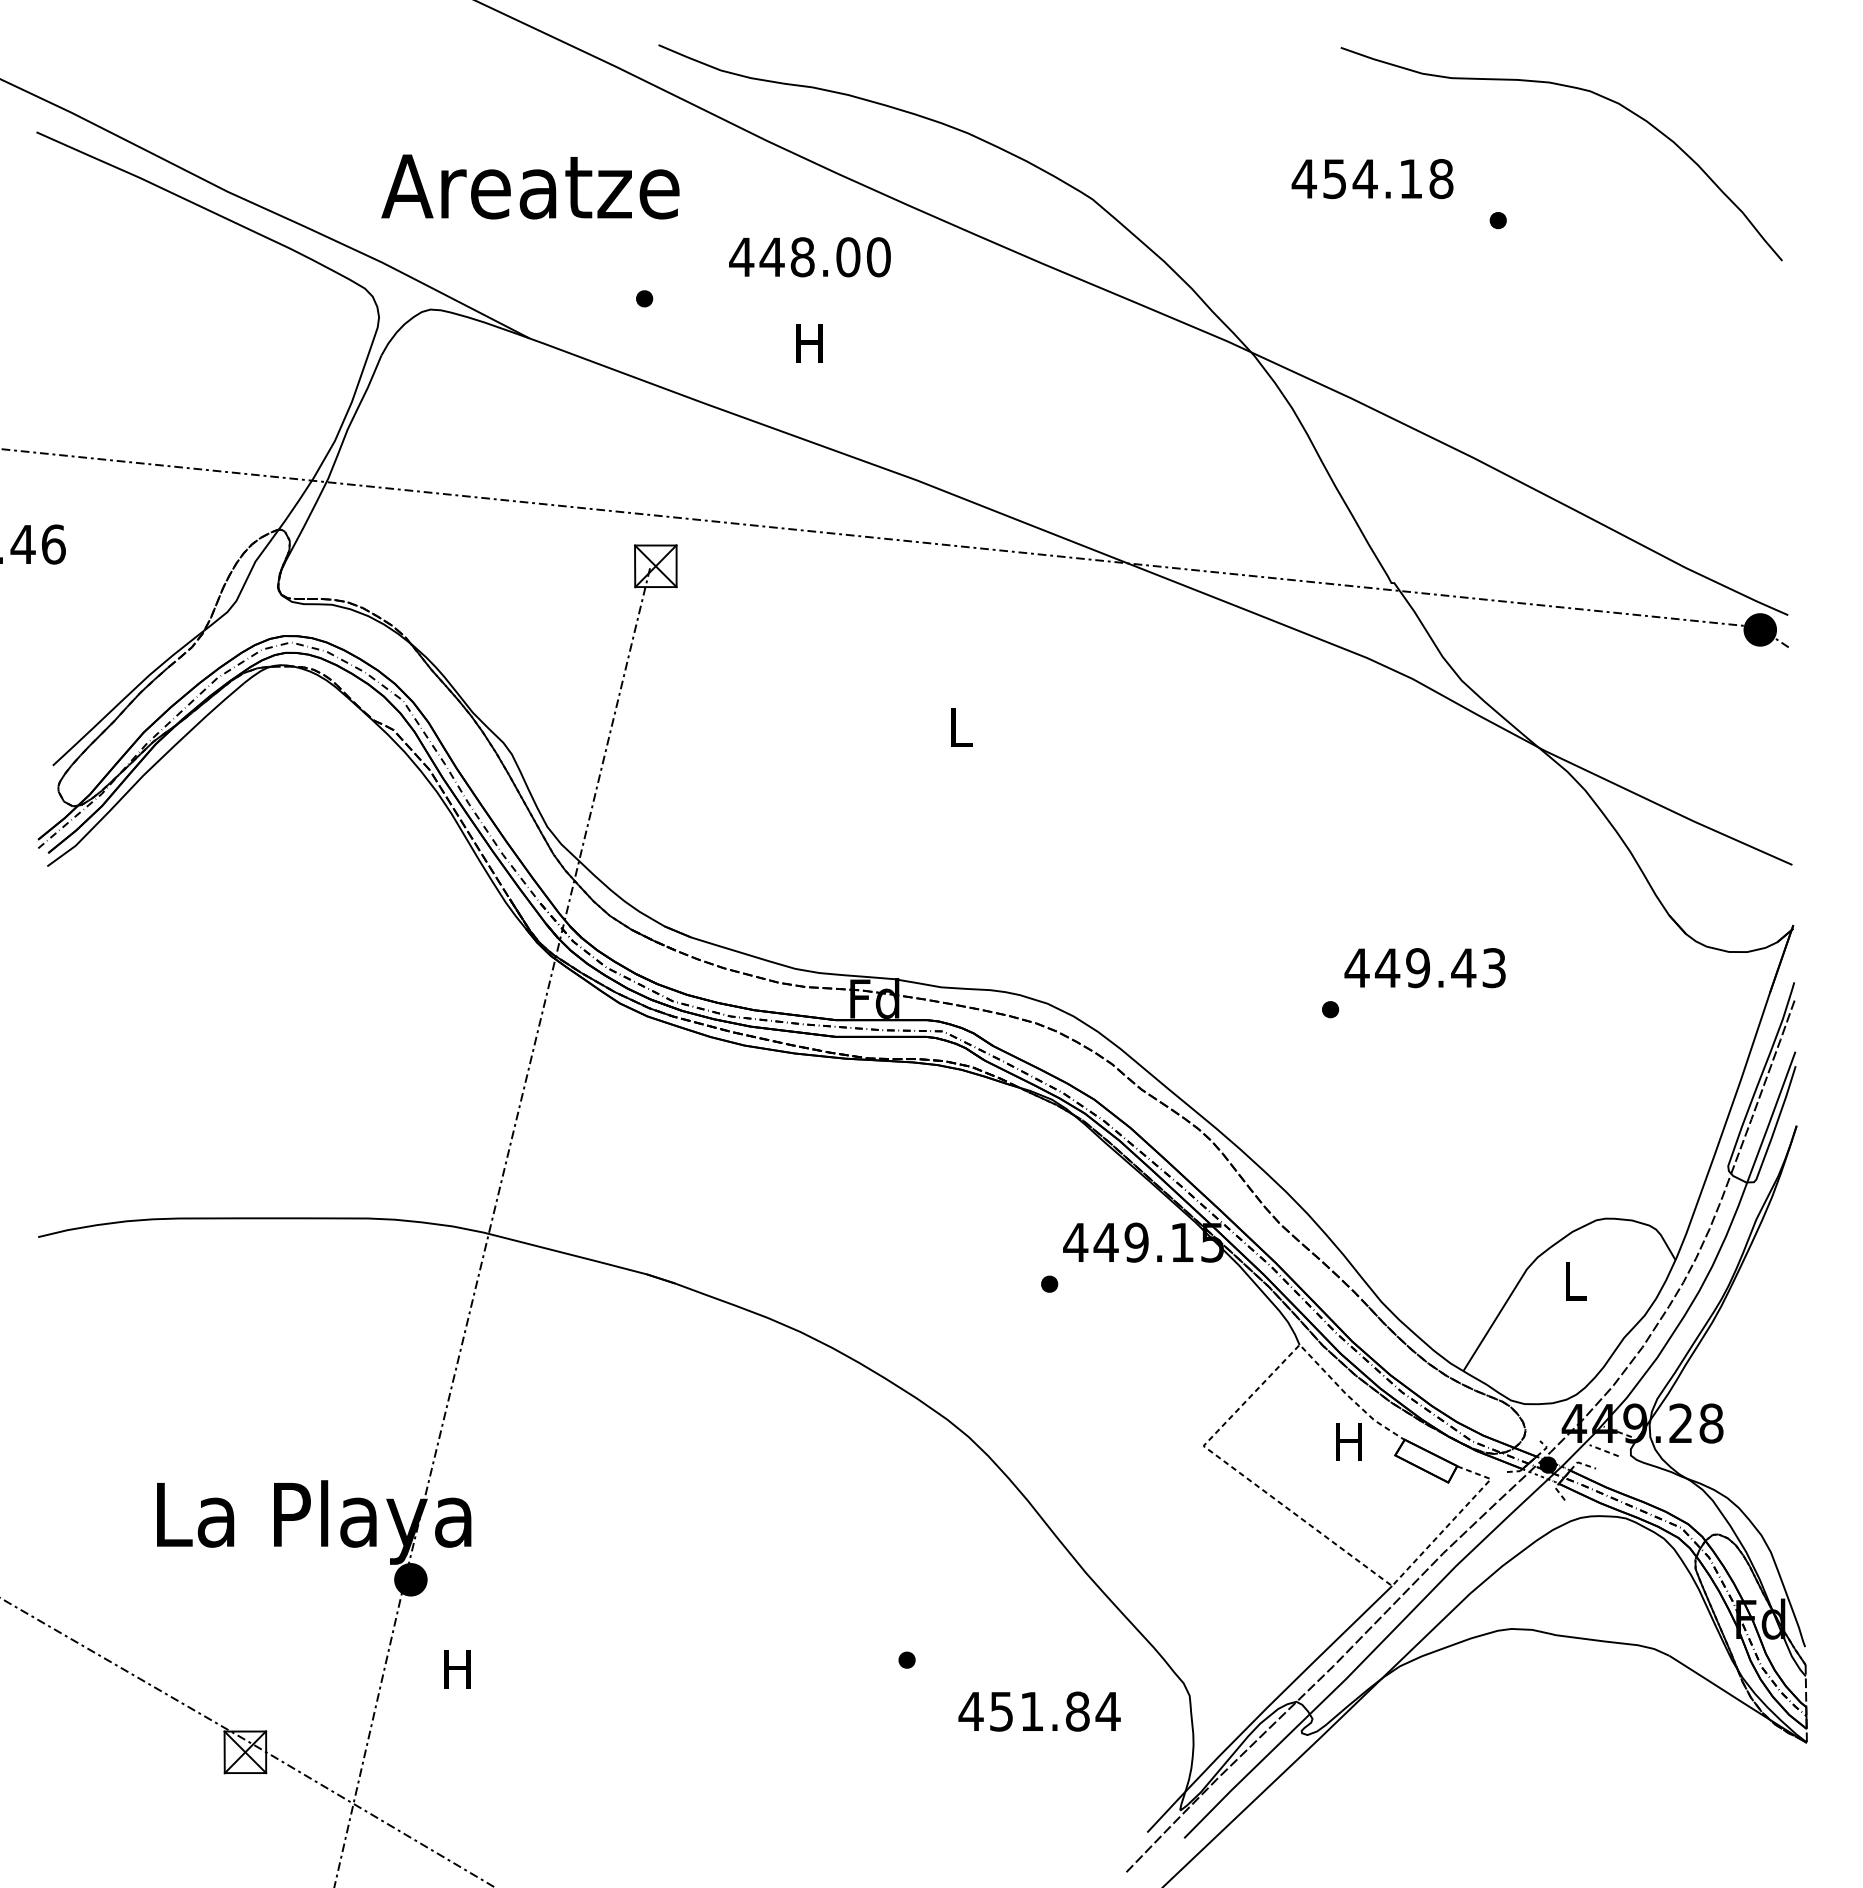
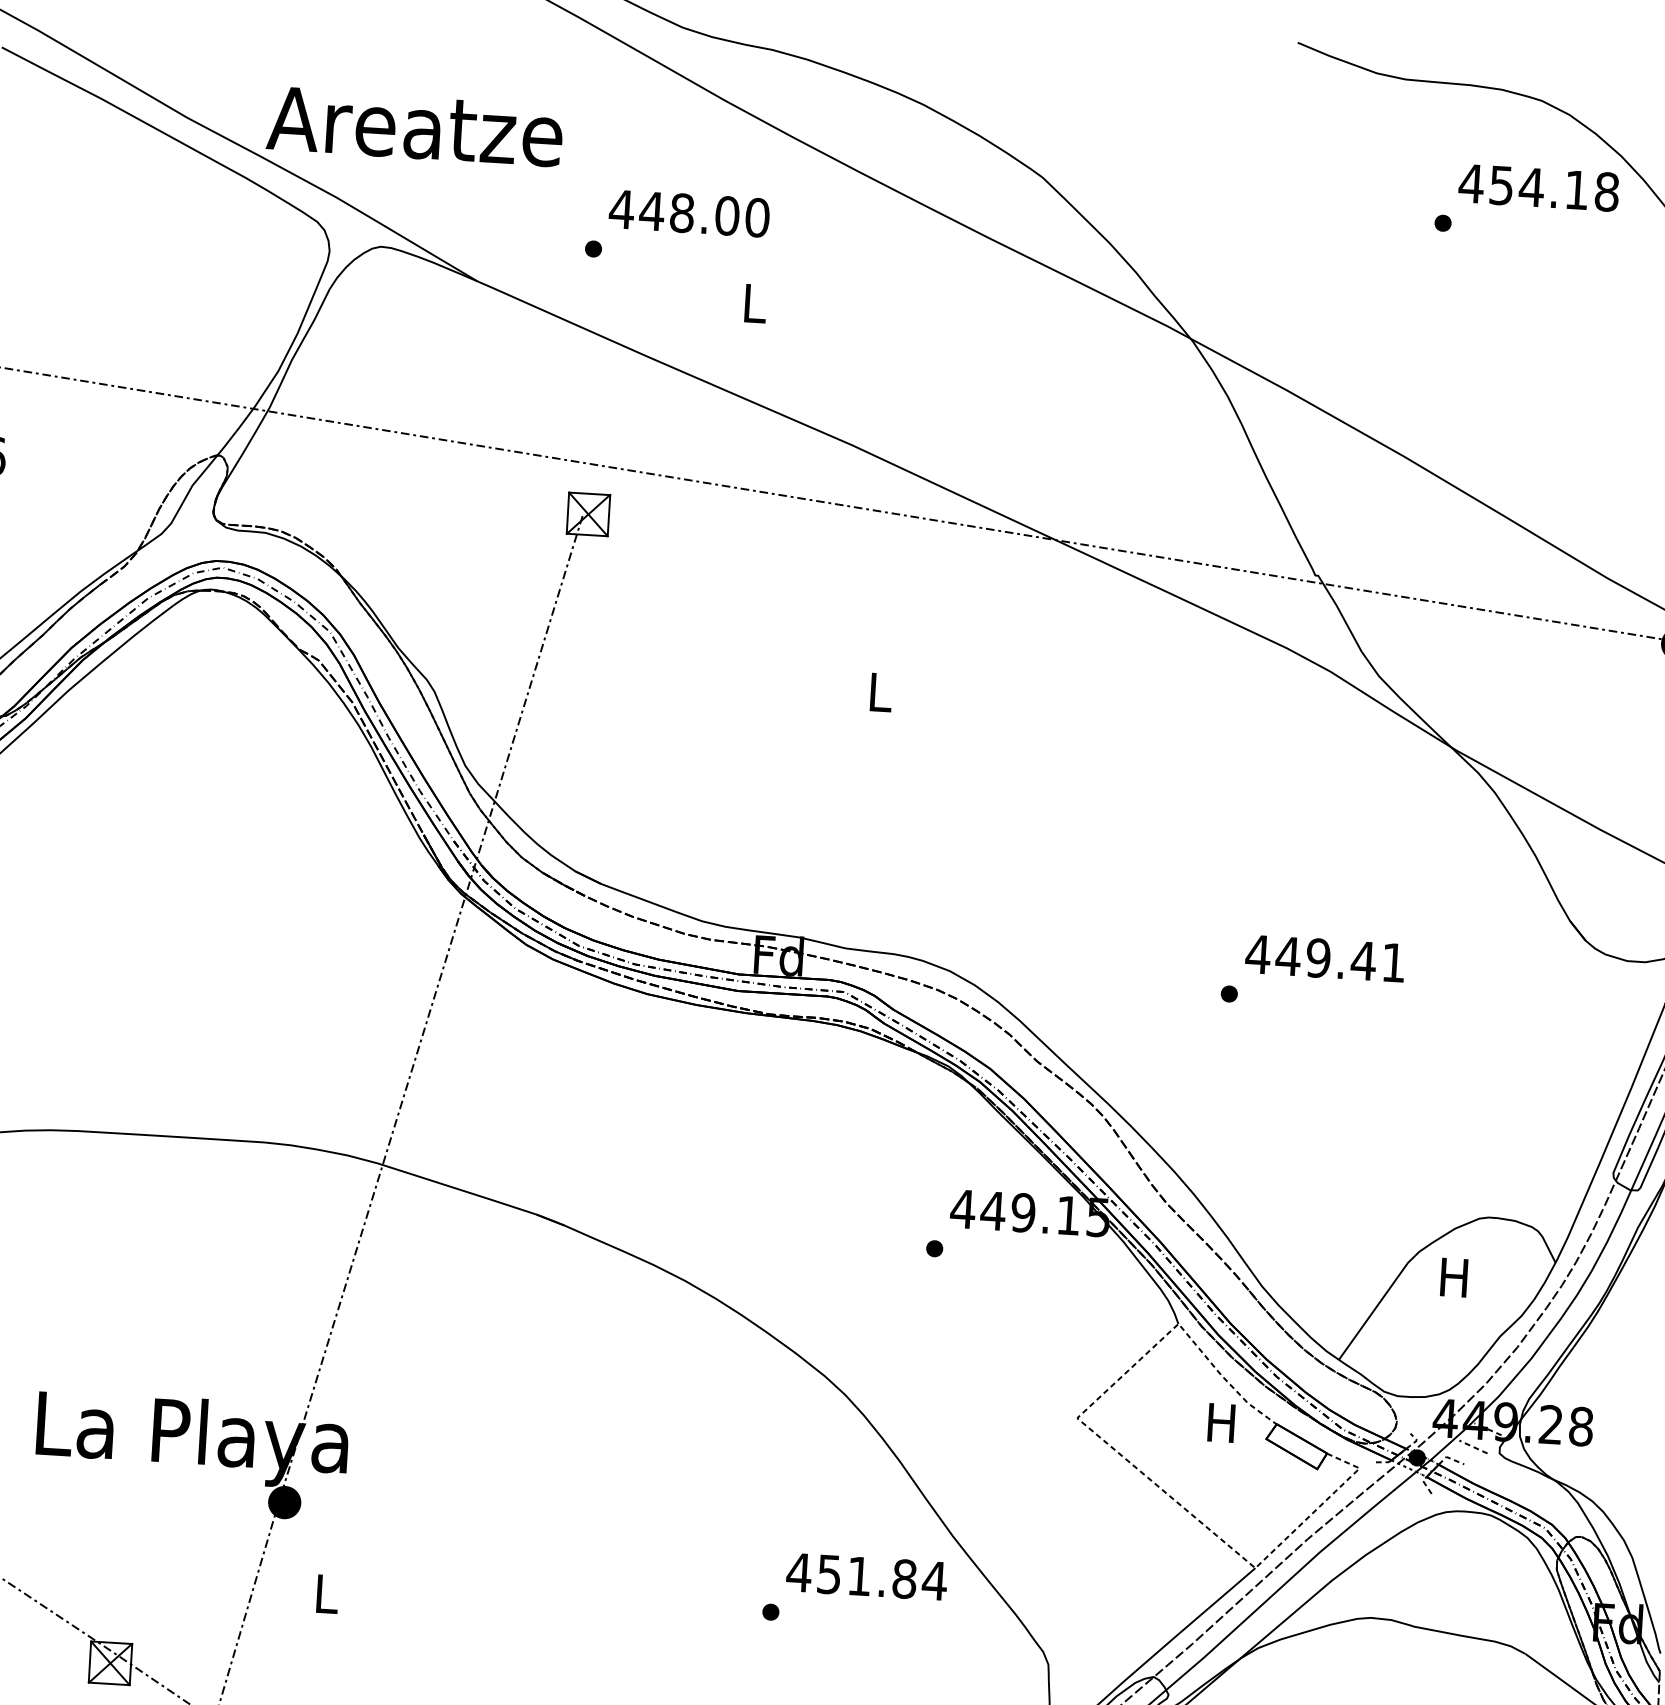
text: (1372, 179) -> (1538, 188), moved
text: (530, 186) -> (415, 126), moved
text: (809, 257) -> (688, 213), moved
text: (809, 343) -> (754, 303), H -> L
text: (1493, 968) -> (1393, 963), 449.43 -> 449.41
text: (1574, 1281) -> (1454, 1277), L -> H
text: (457, 1669) -> (325, 1594), H -> L
text: (1039, 1711) -> (866, 1576), moved

